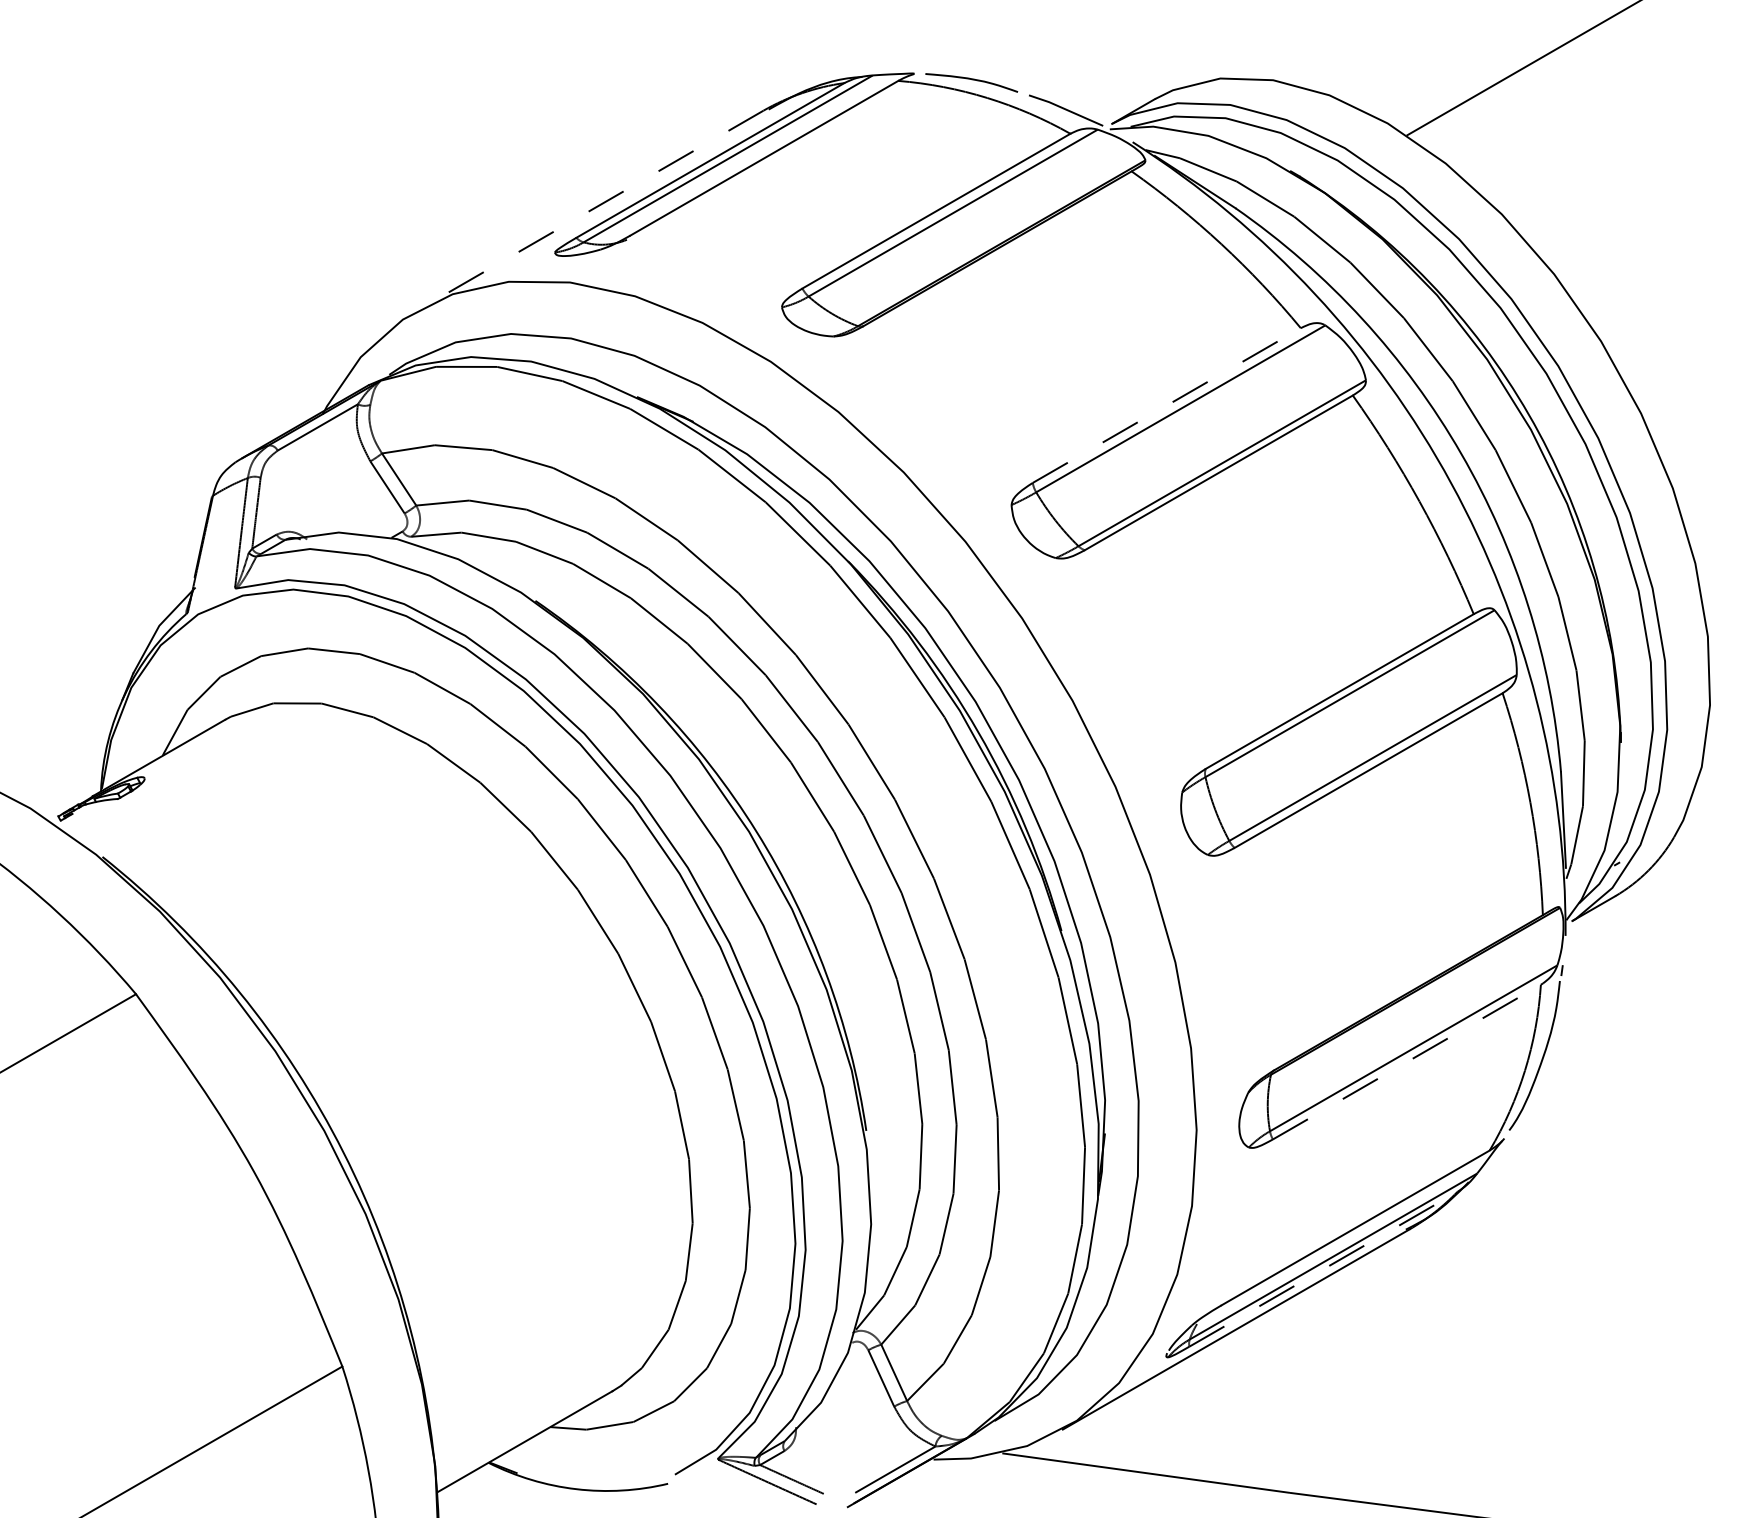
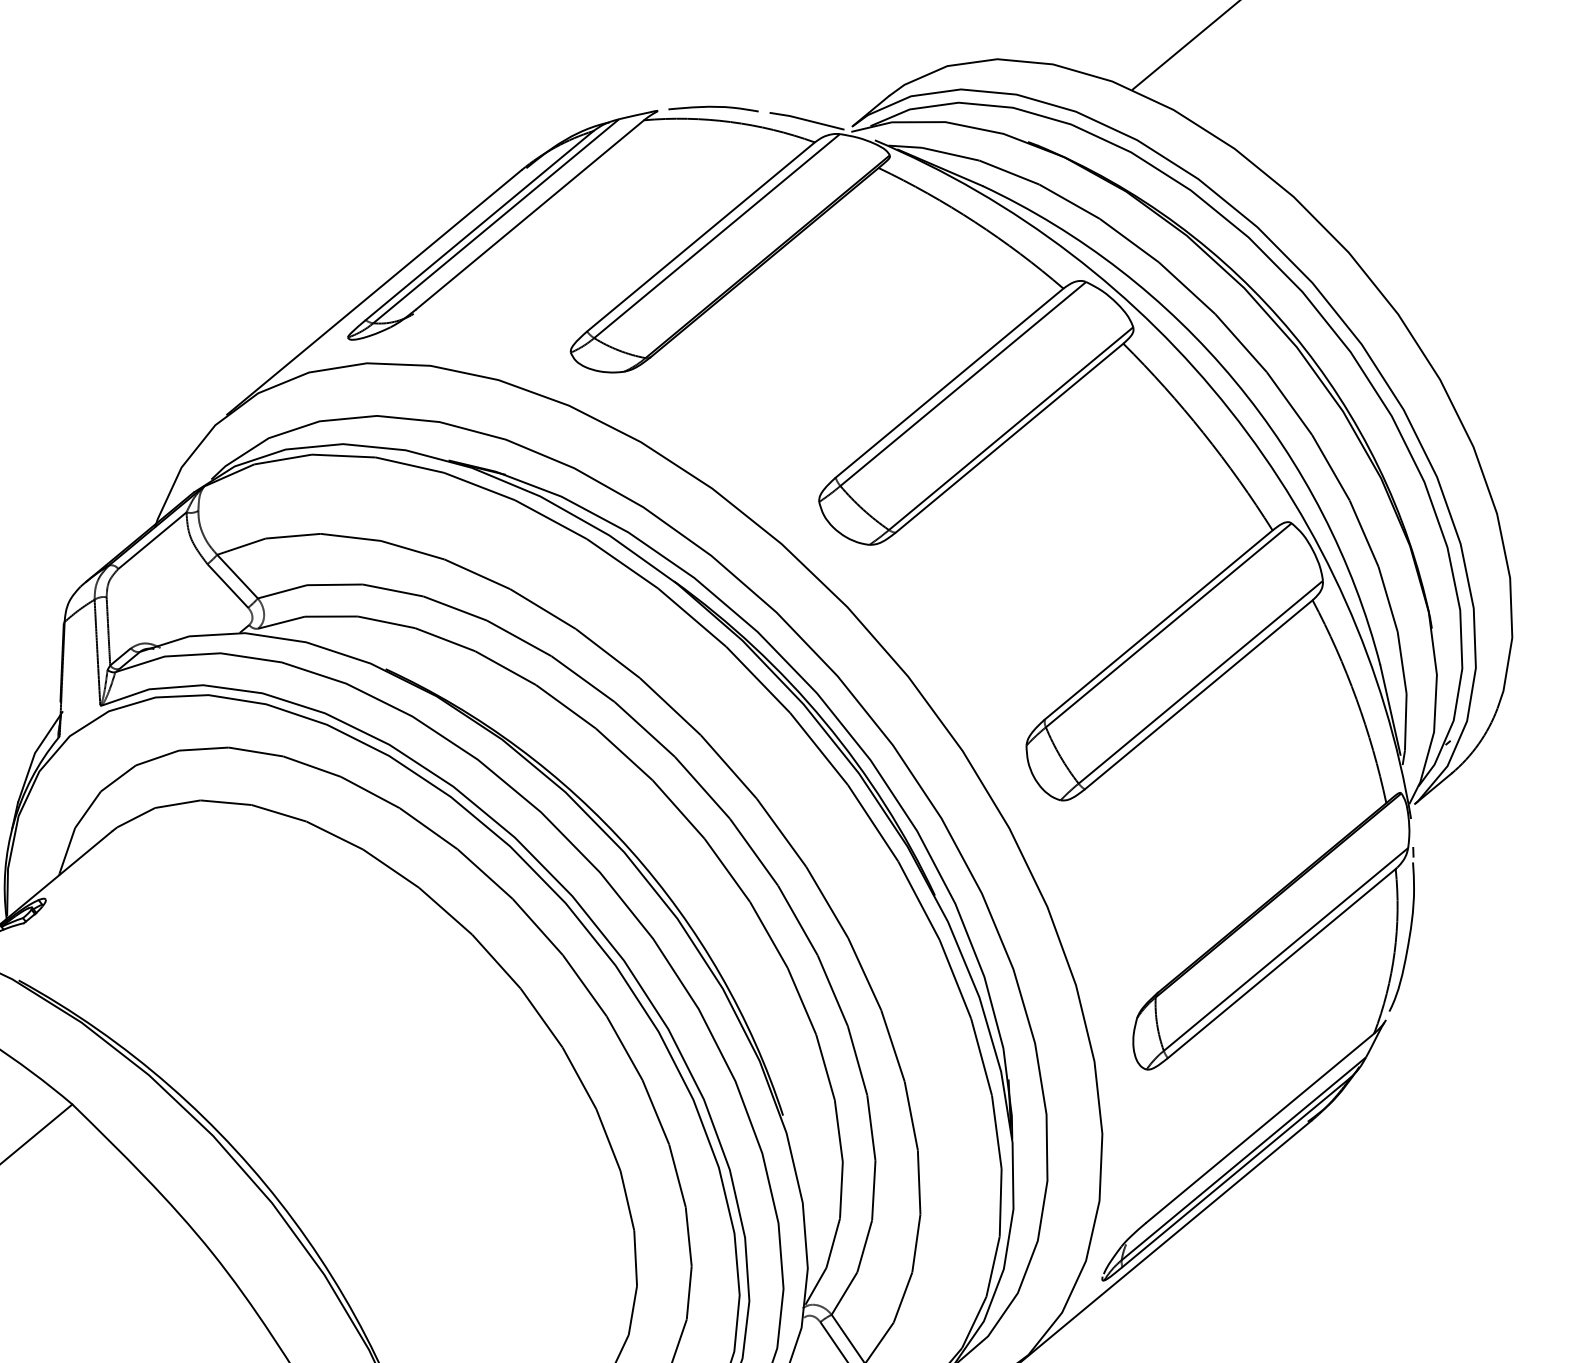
line: (589, 210) -> (373, 292), dashed -> solid
line: (1166, 405) -> (949, 383), dashed -> solid
line: (1406, 1062) -> (1281, 964), dashed -> solid
line: (1323, 1269) -> (1236, 1172), dashed -> solid

